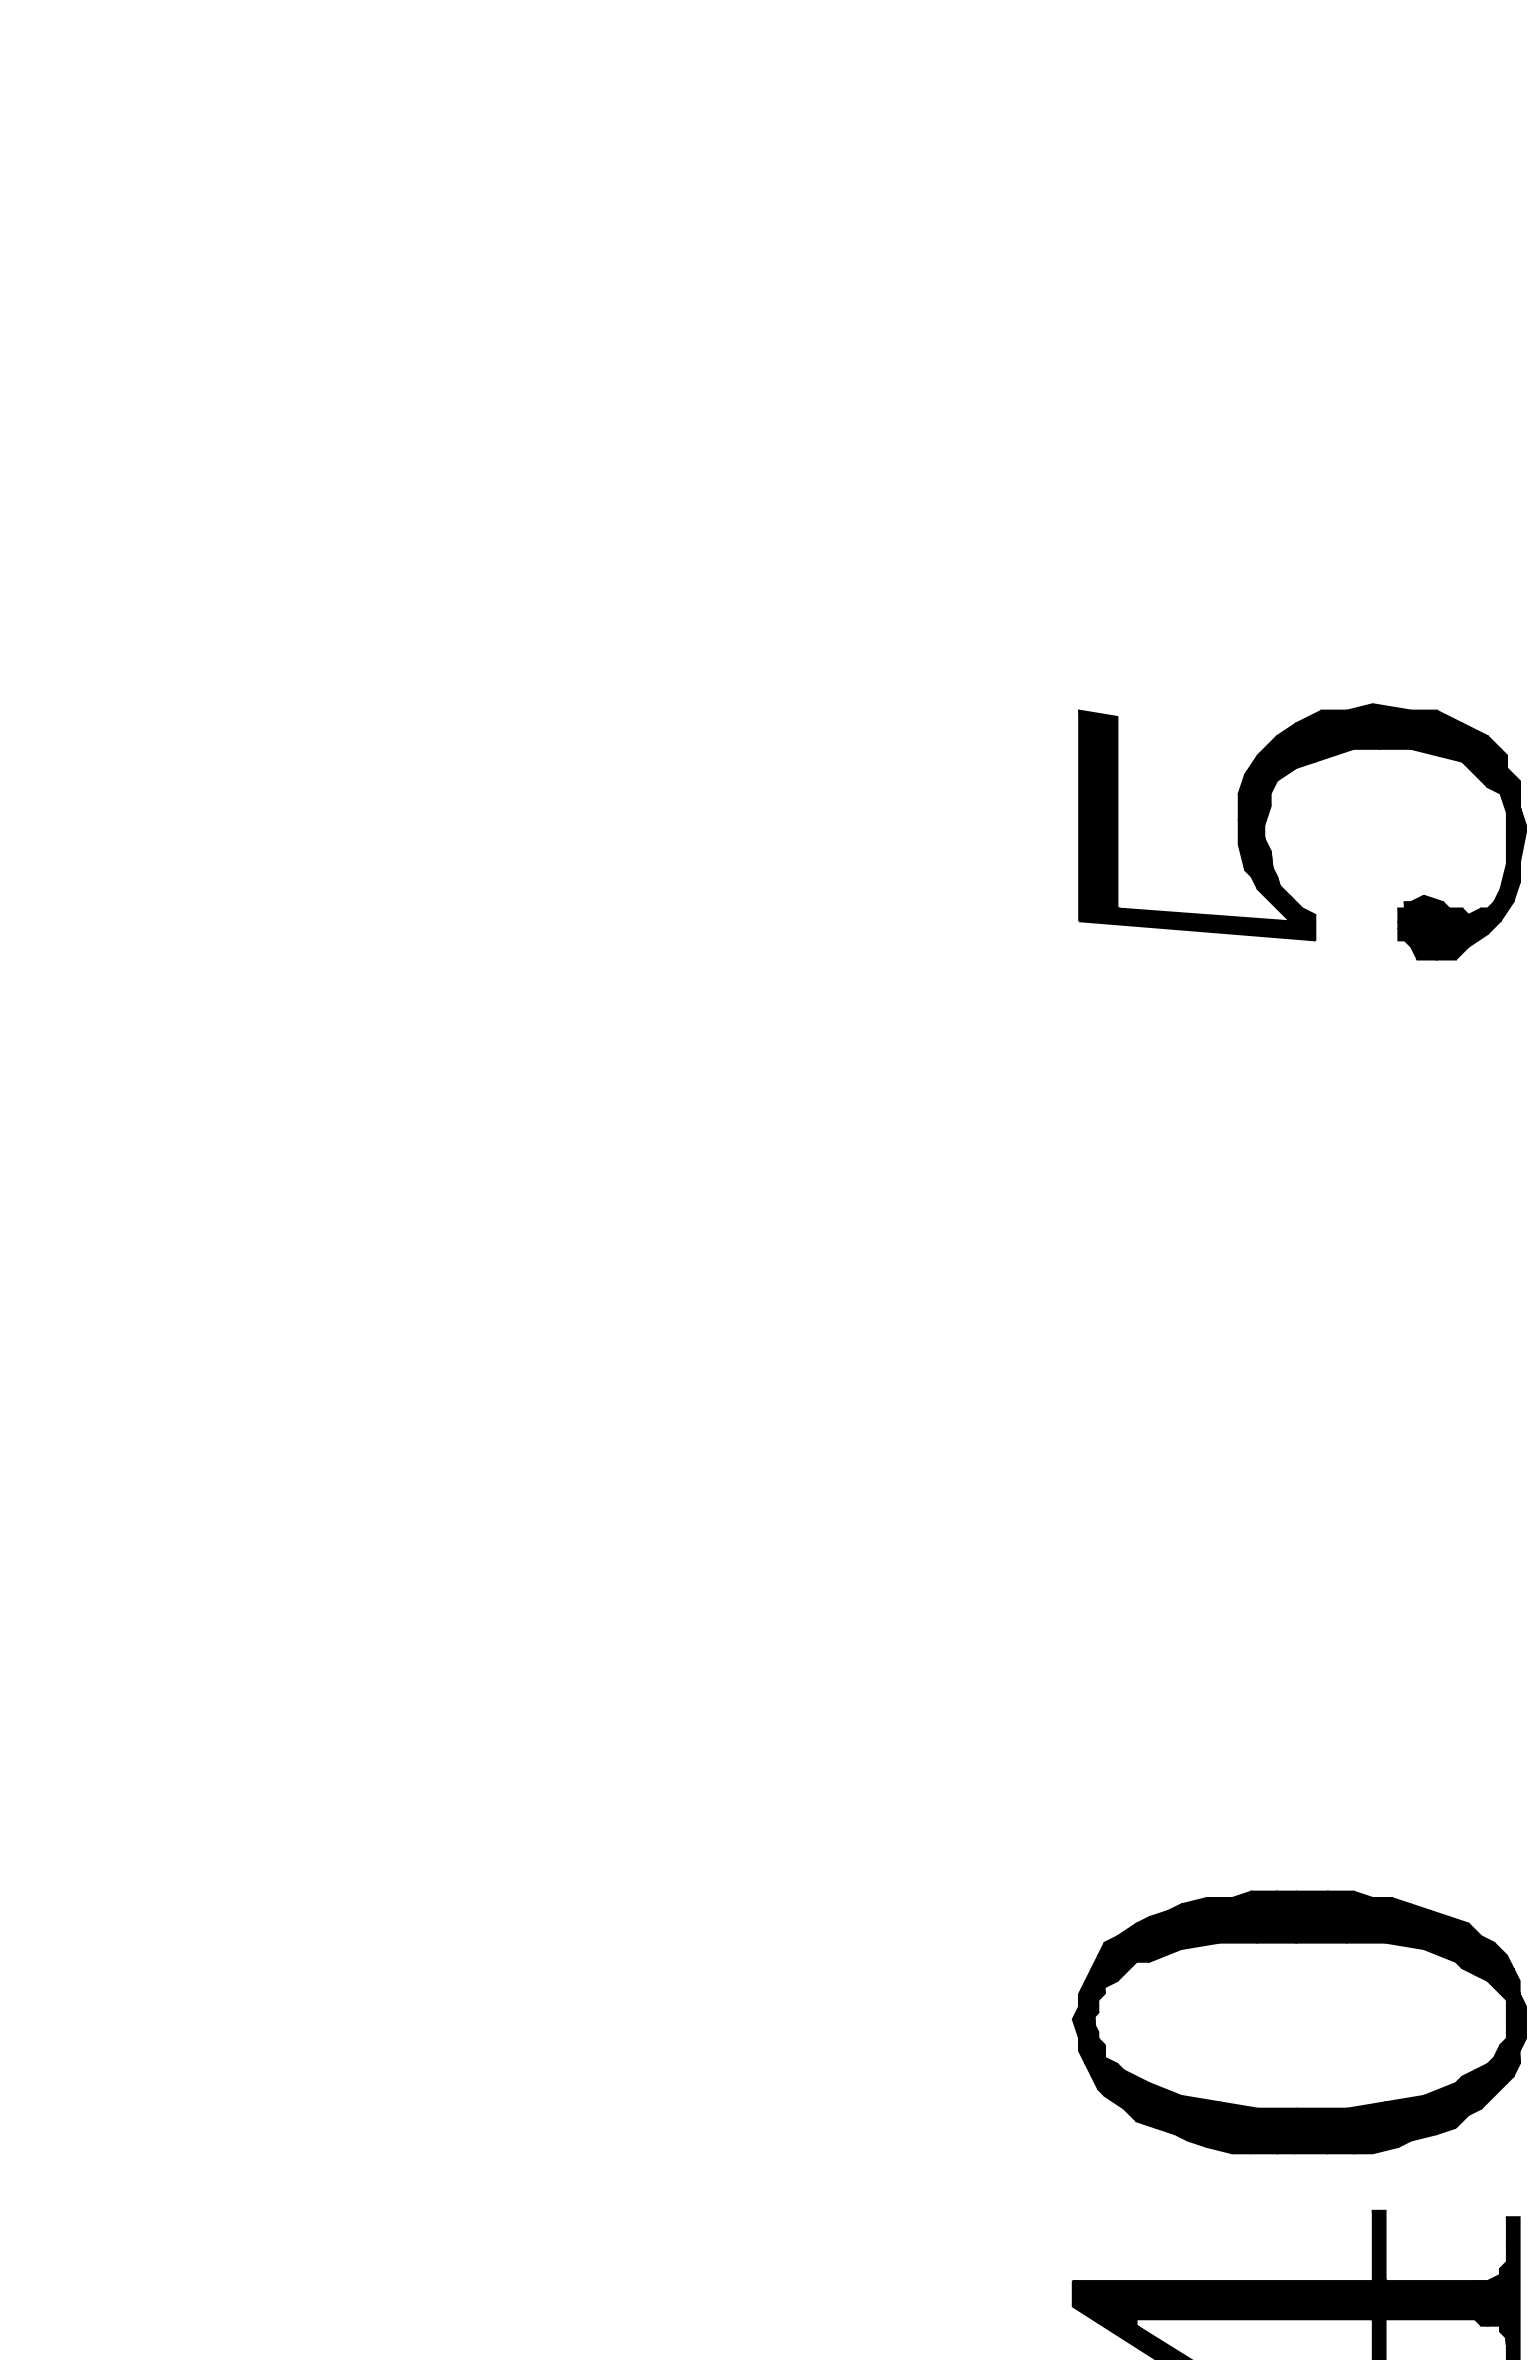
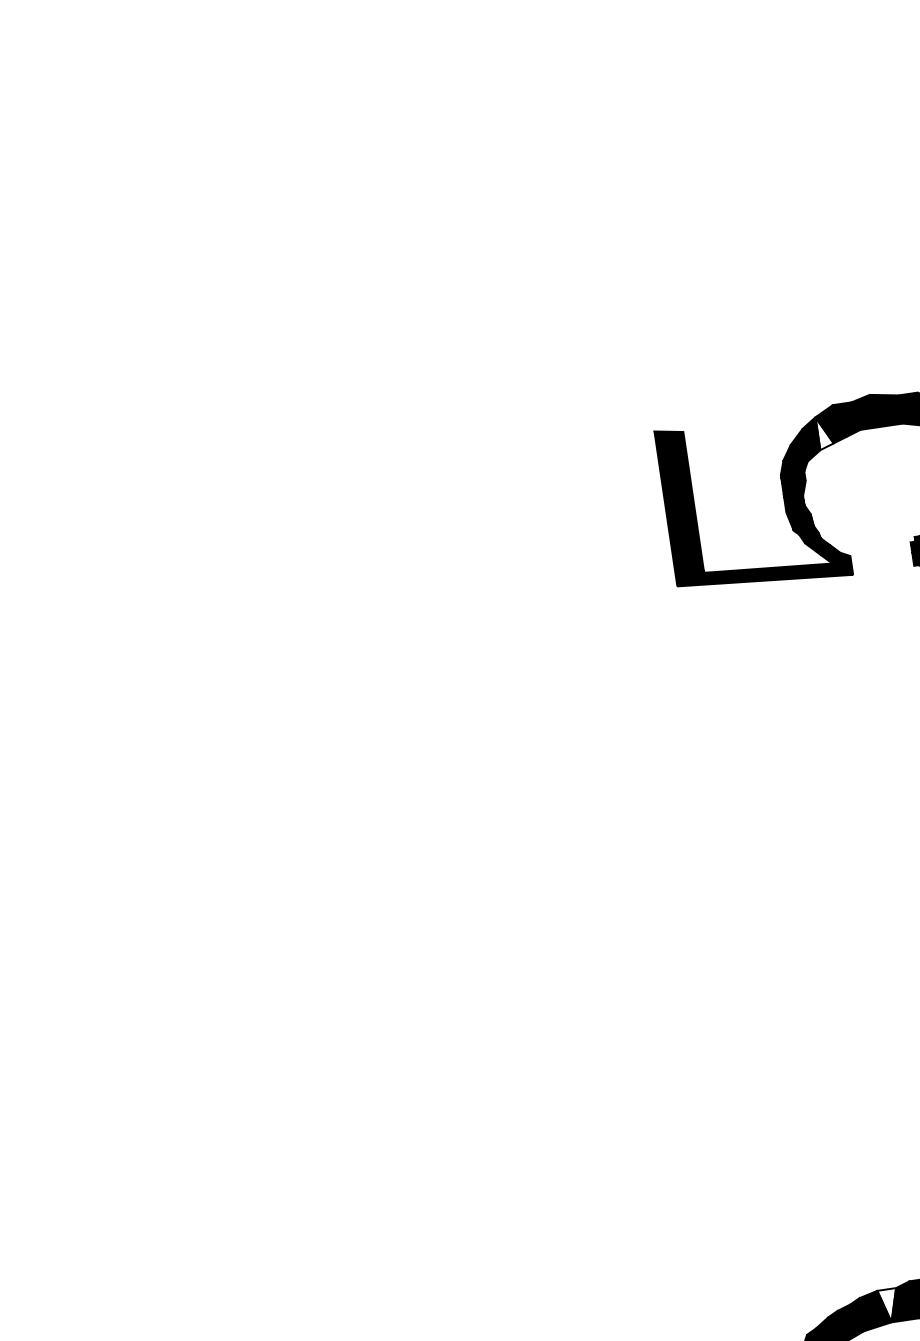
fill: (1305, 745) -> (824, 432), removed
fill: (1219, 1919) -> (888, 1305), removed

